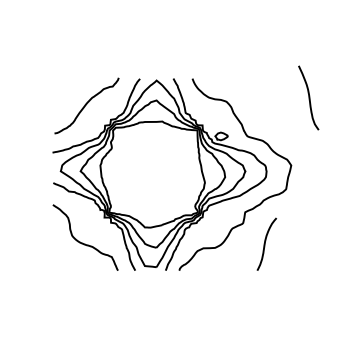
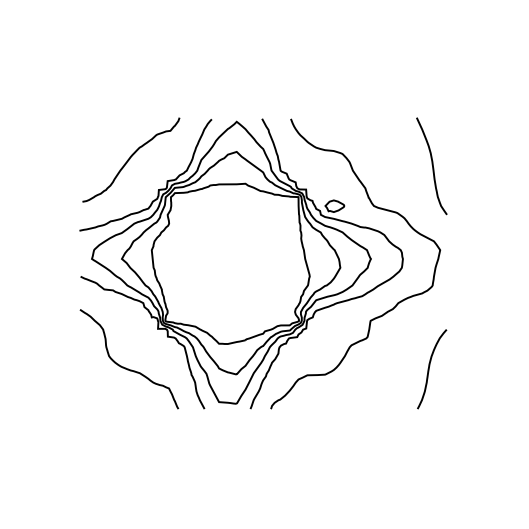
curve: (308, 97) -> (431, 165), moved
curve: (265, 243) -> (429, 368), moved

